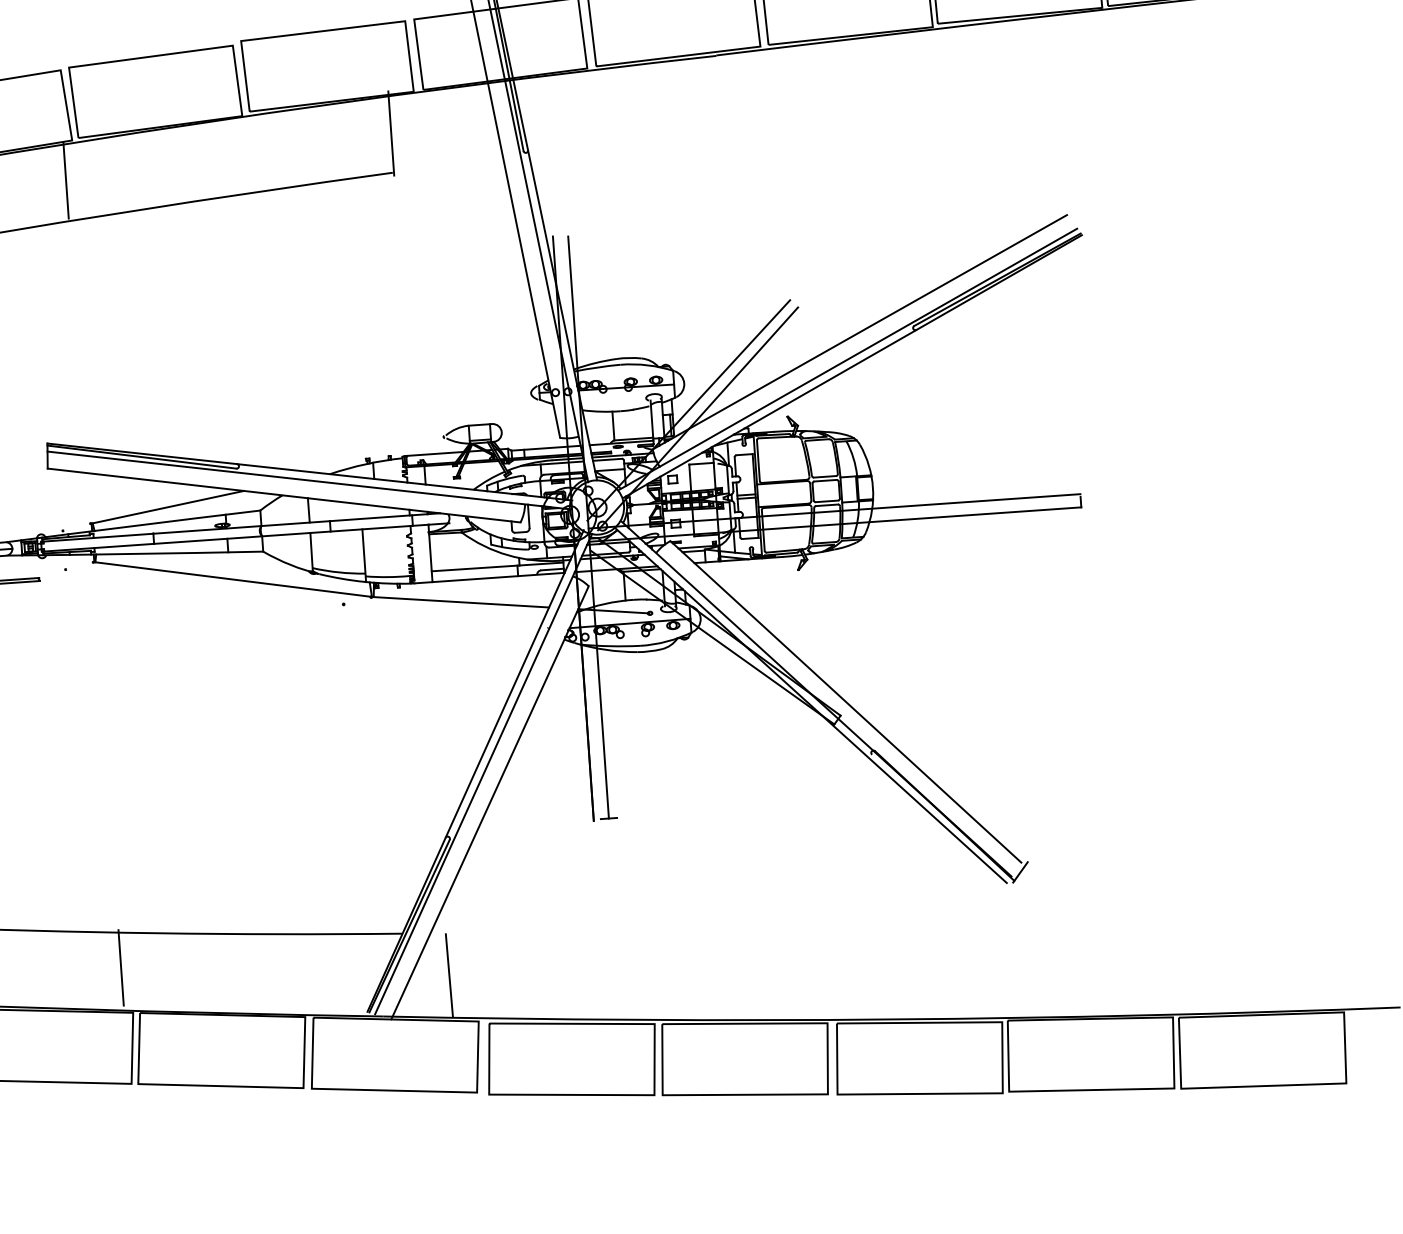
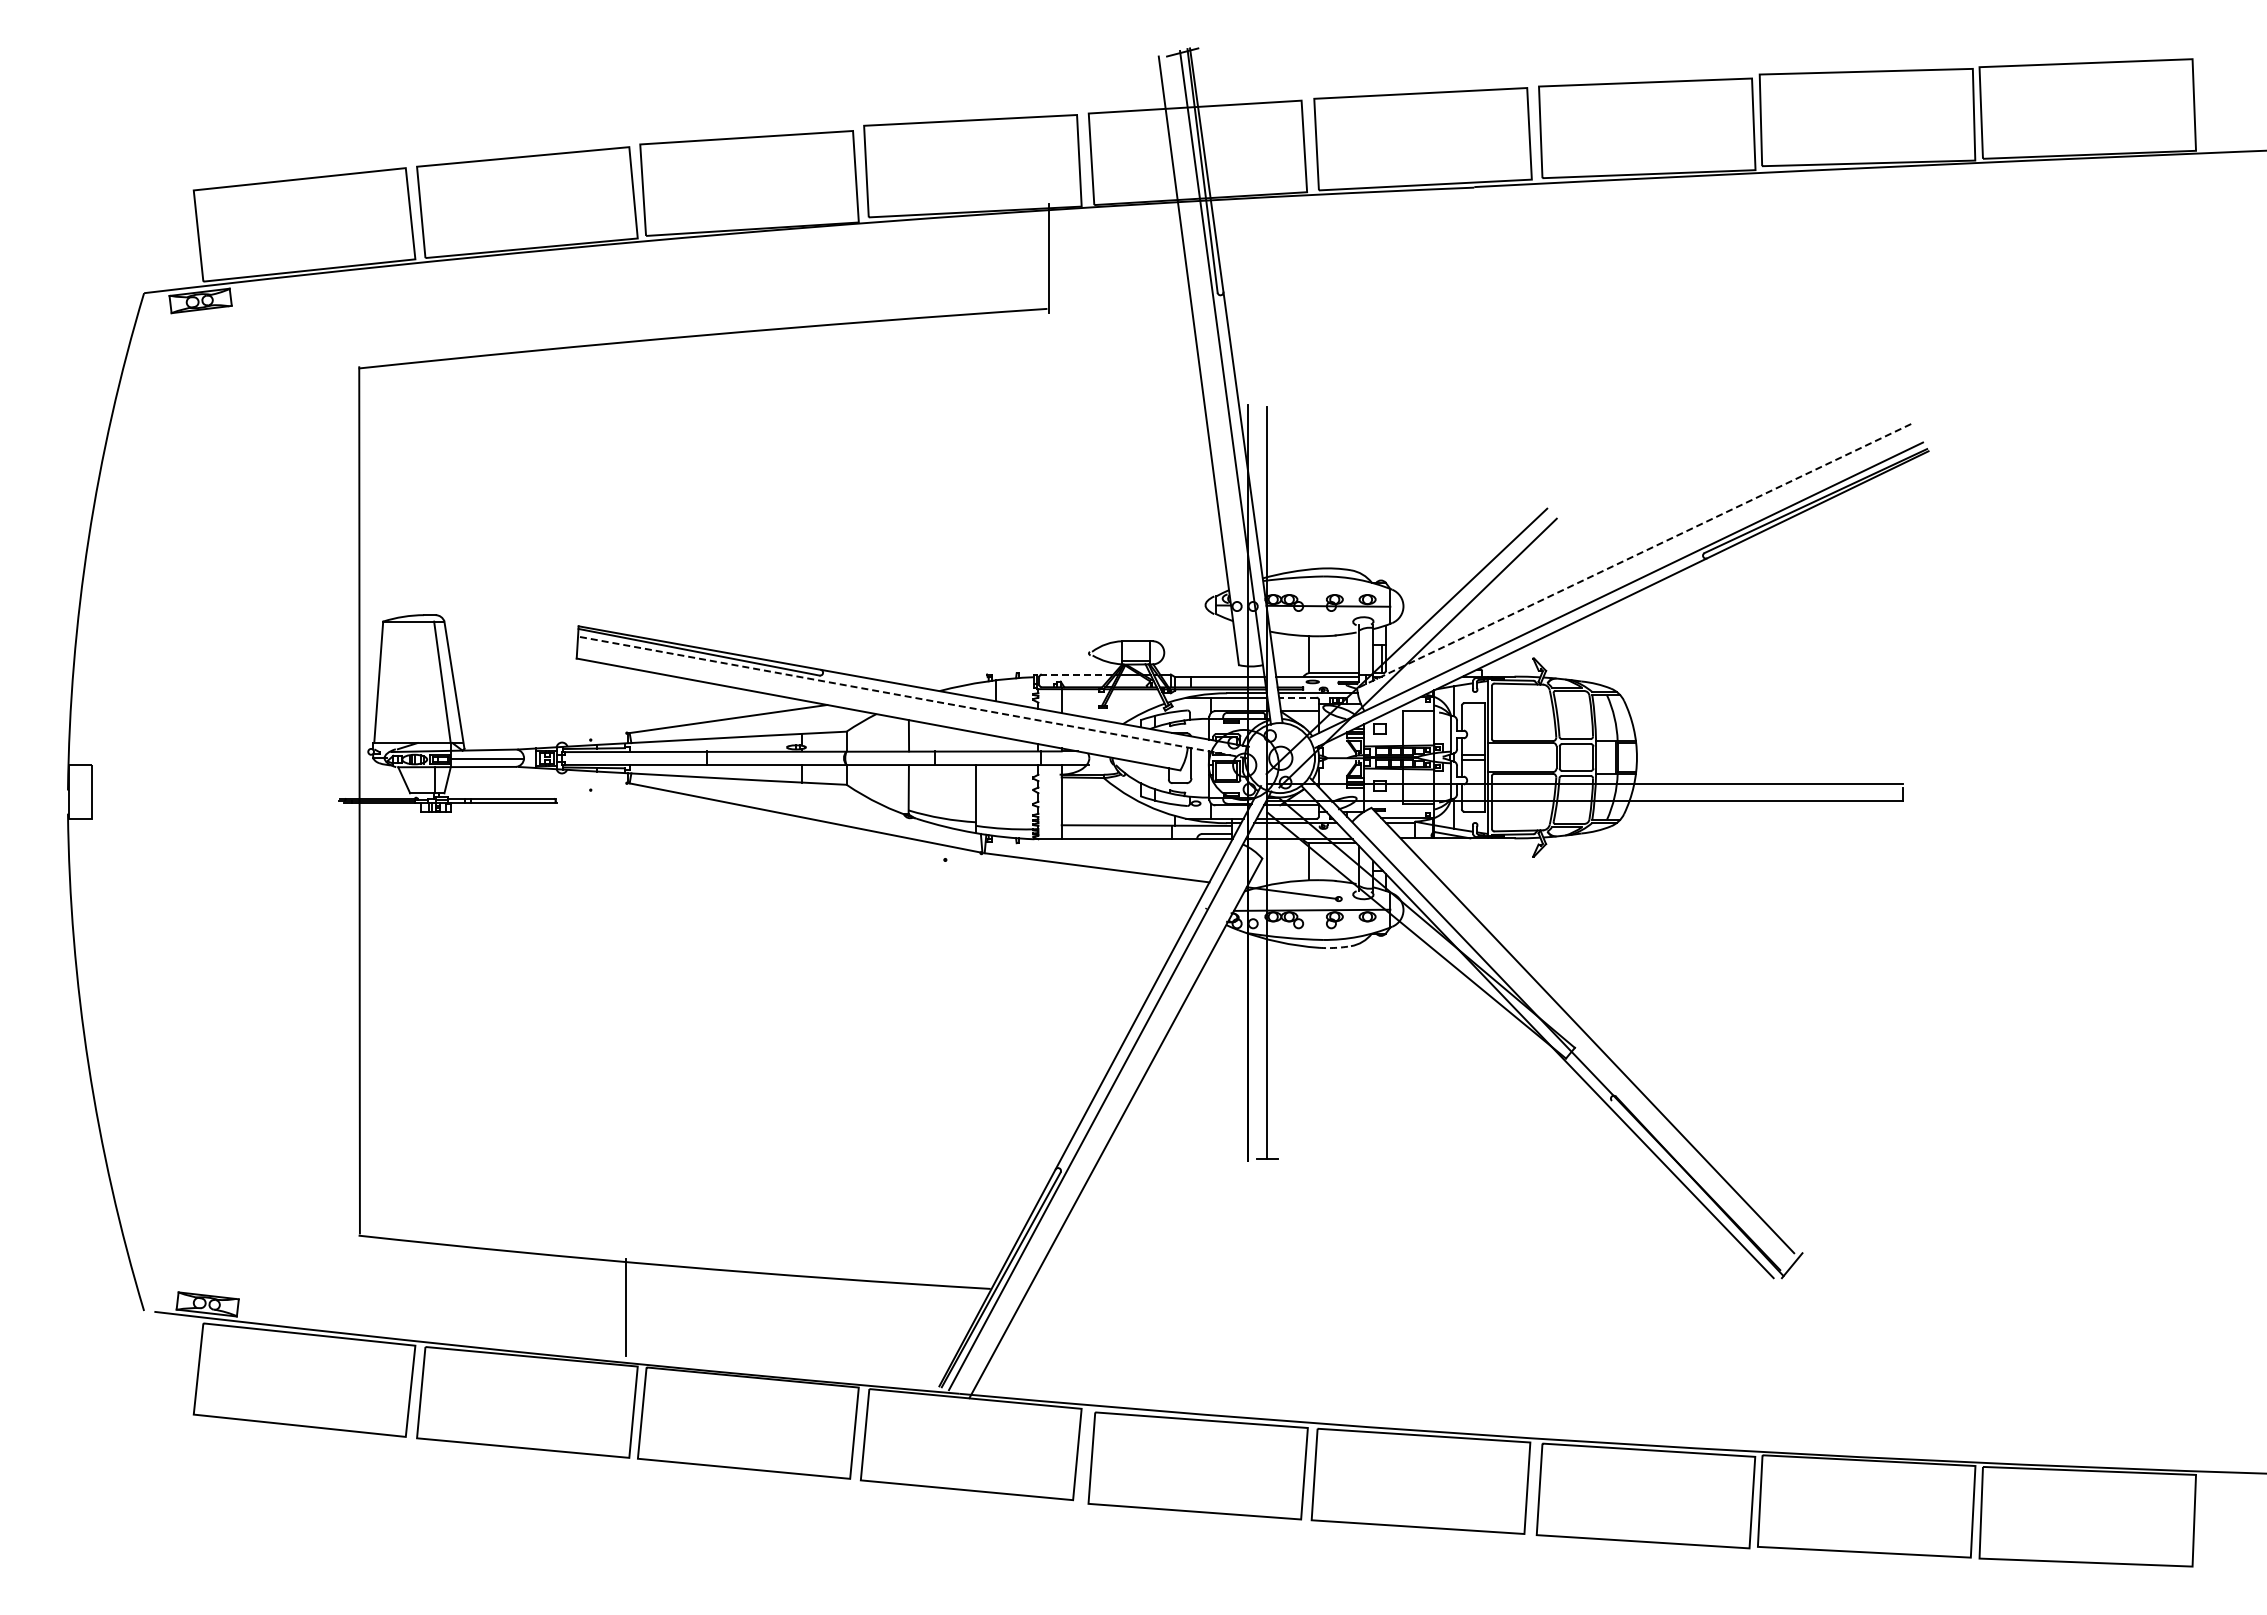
line: (66, 180) -> (626, 289), removed
line: (860, 332) -> (1634, 556), solid -> dashed
line: (433, 454) -> (1074, 674), solid -> dashed
line: (607, 459) -> (1297, 697), solid -> dashed
line: (309, 480) -> (912, 697), solid -> dashed
arc: (650, 651) -> (1335, 947), solid -> dashed
line: (448, 975) -> (1047, 1346), removed

